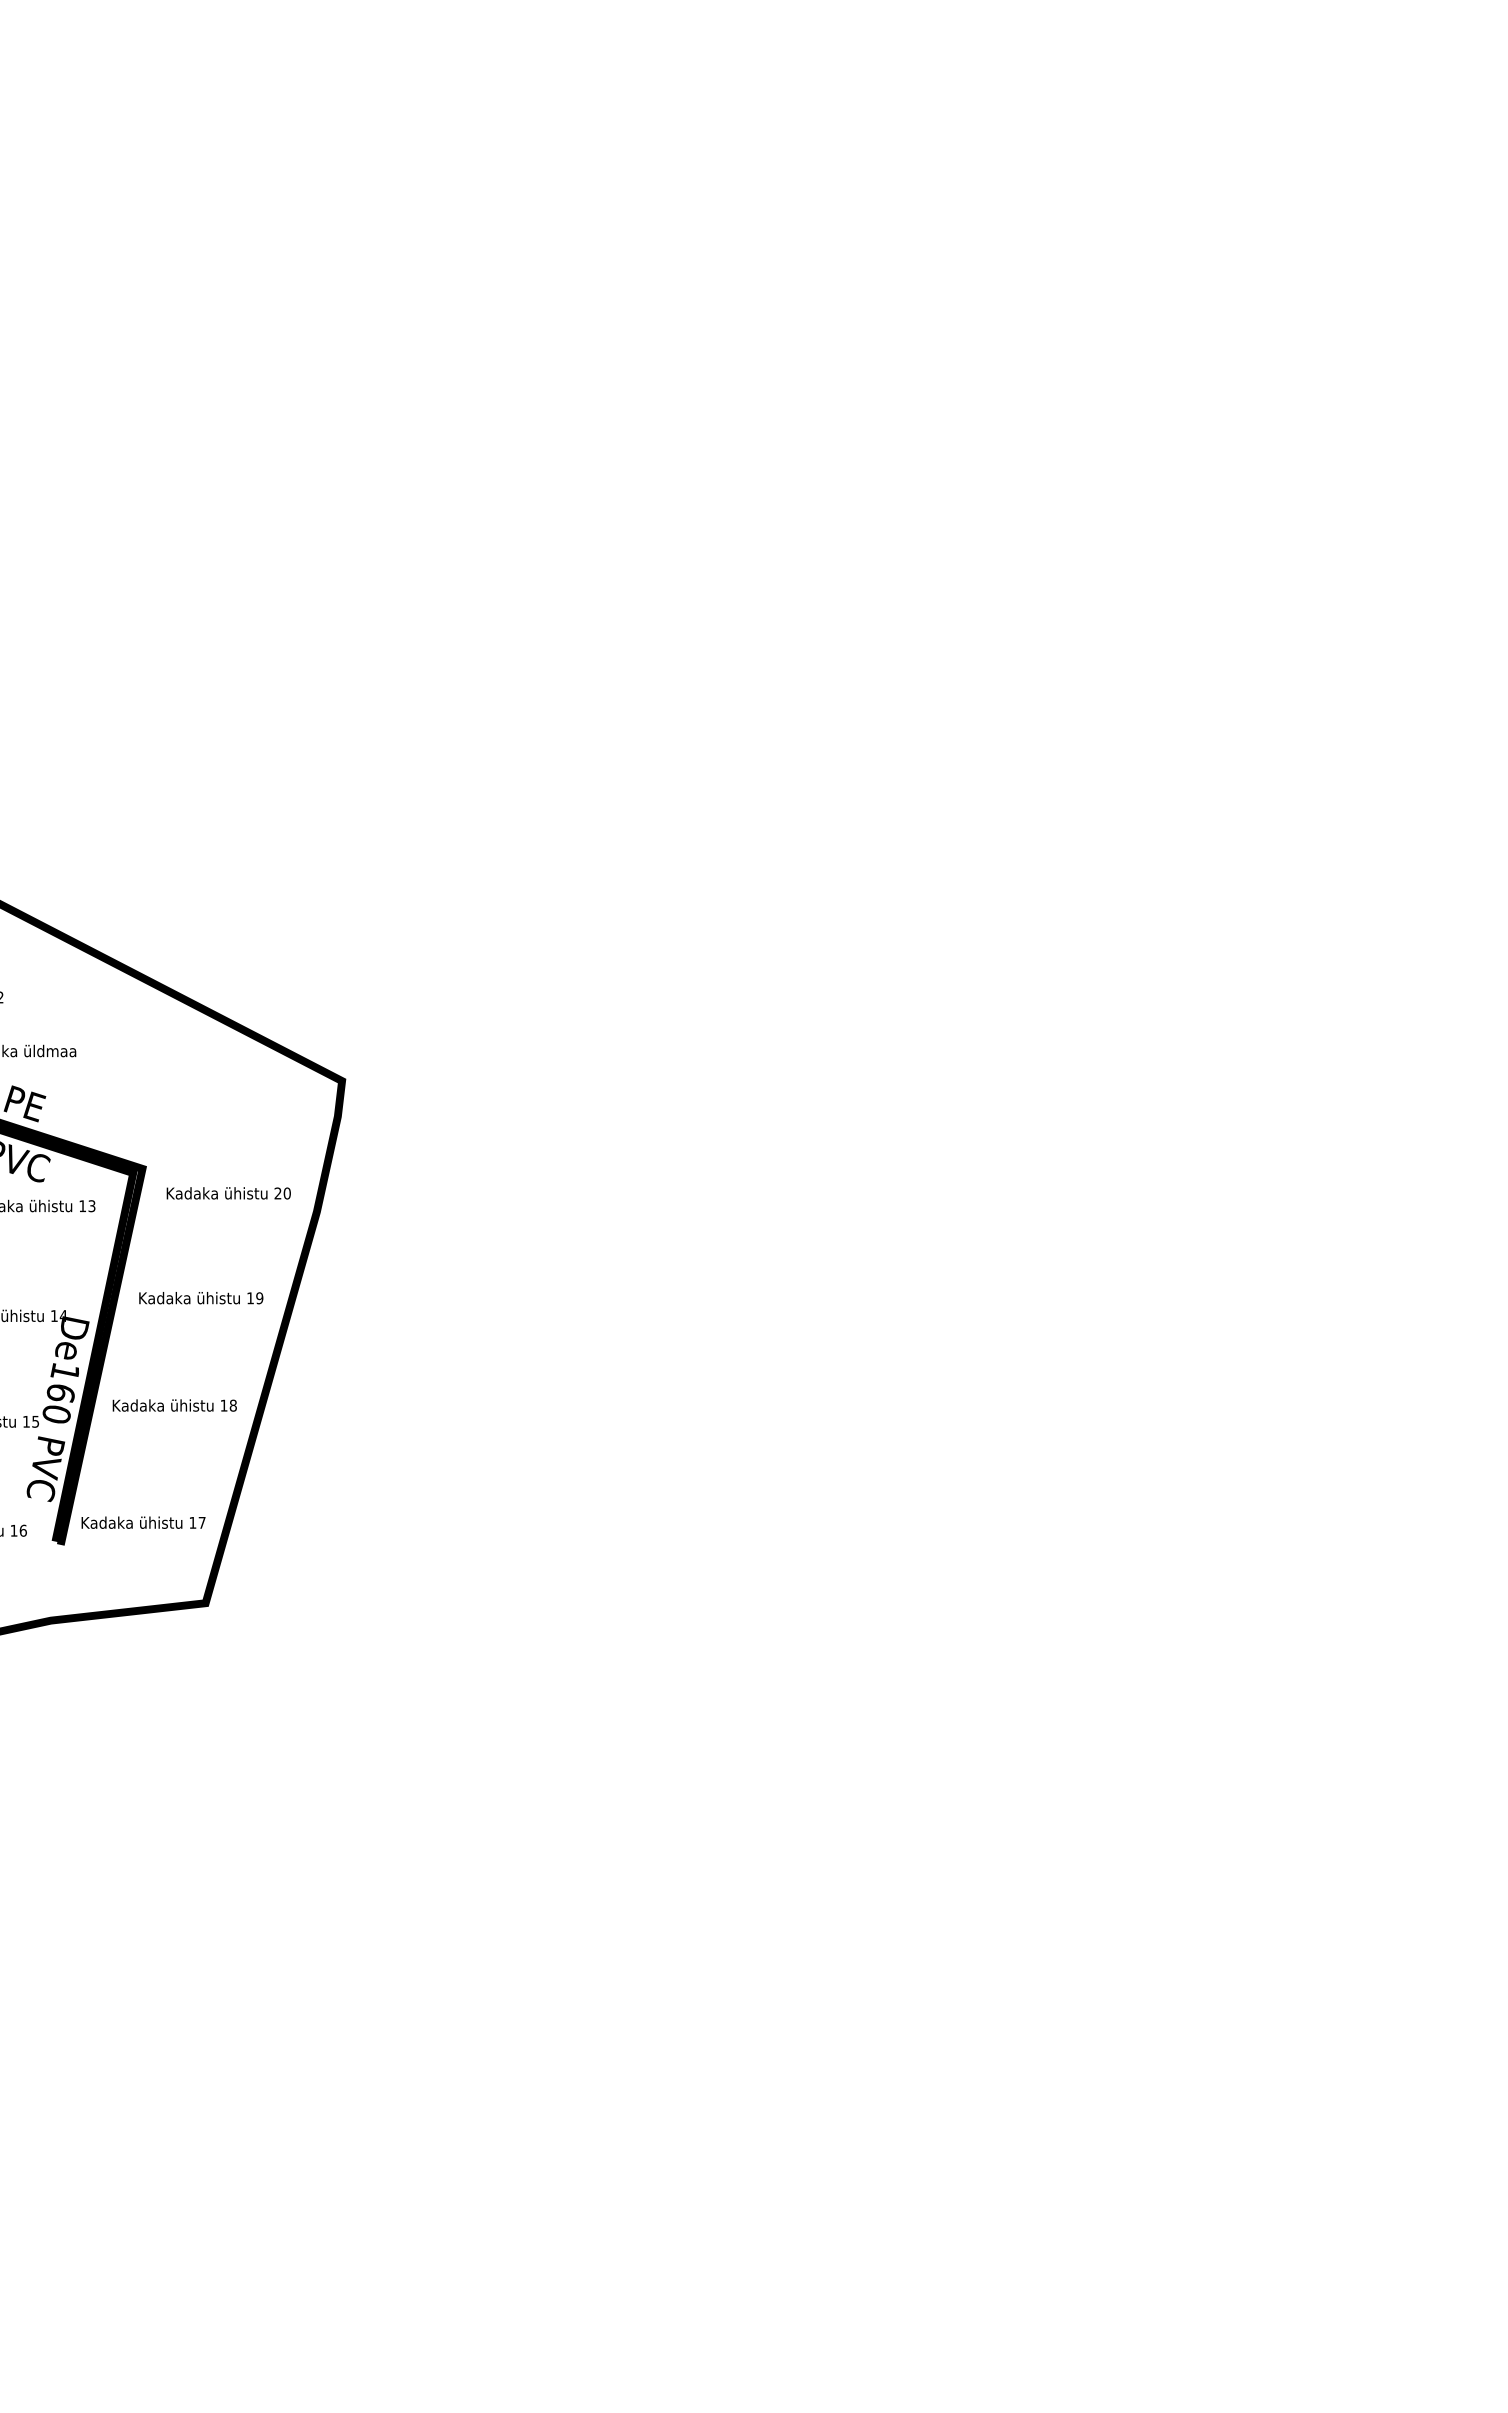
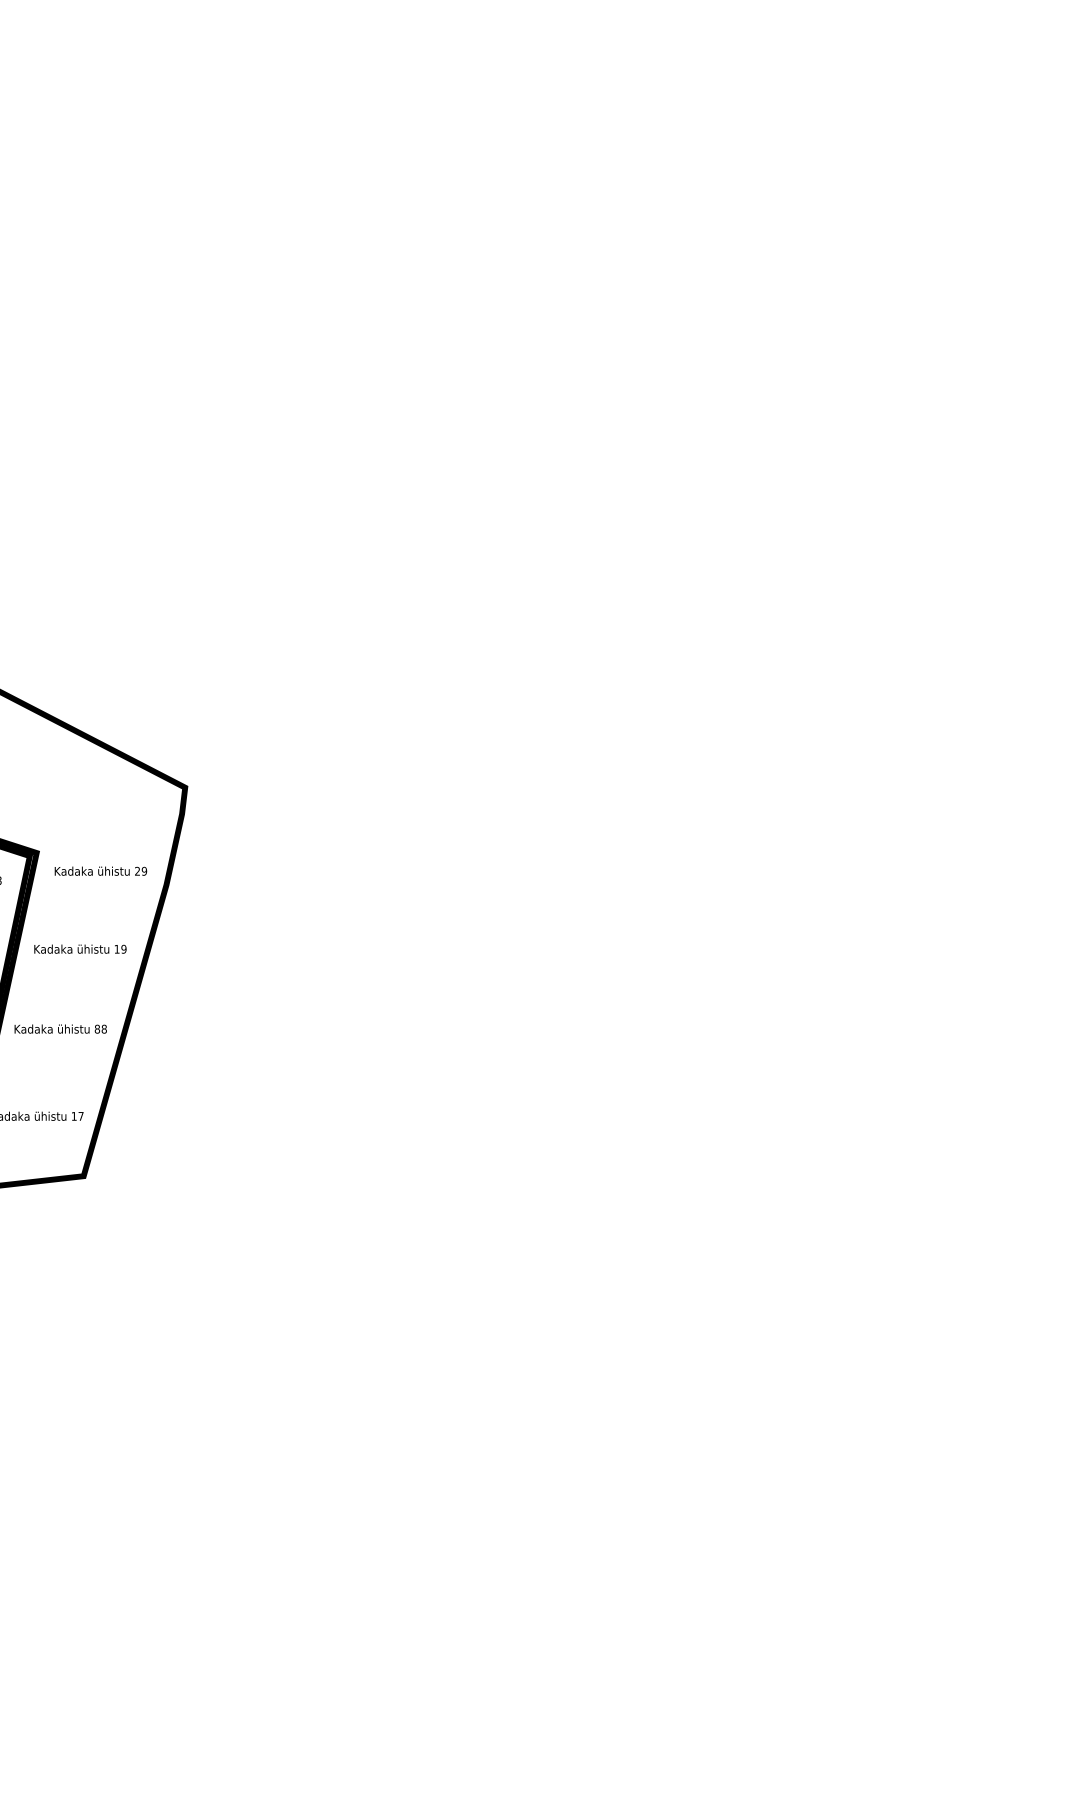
text: (286, 1193) -> (143, 871), 20 -> 29
text: (223, 1405) -> (96, 1029), 18 -> 88

